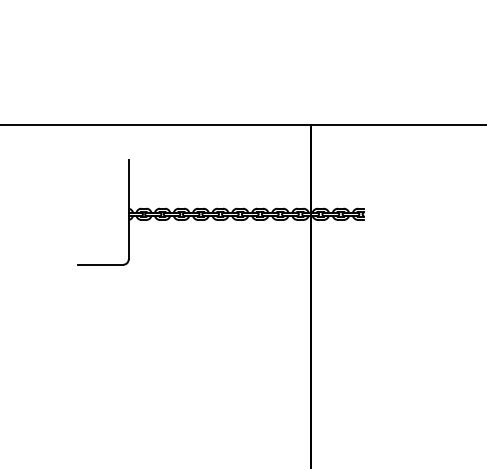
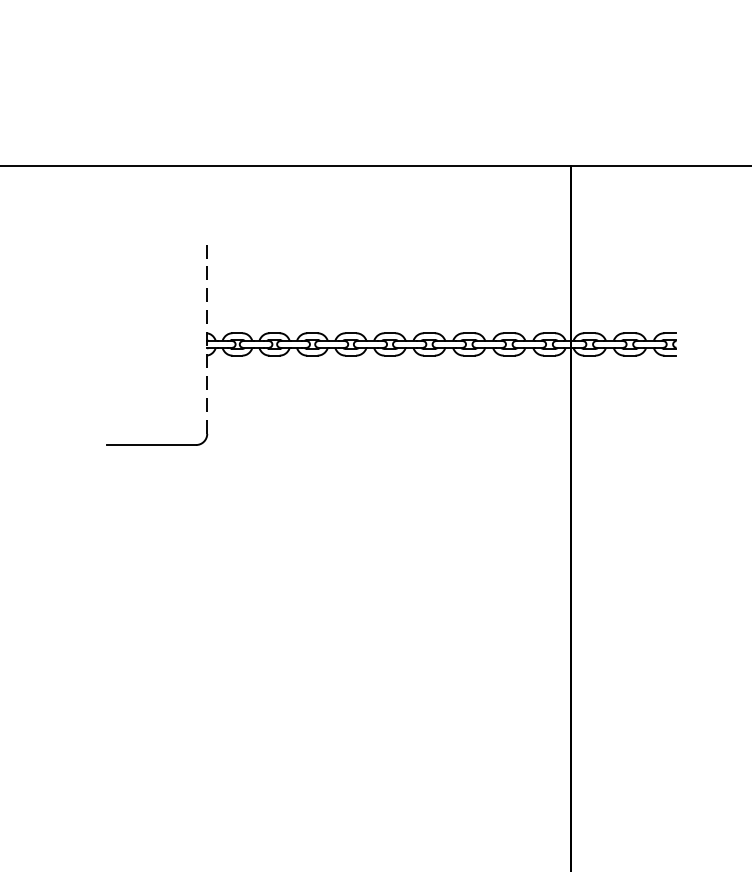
line: (128, 209) -> (206, 334), solid -> dashed

